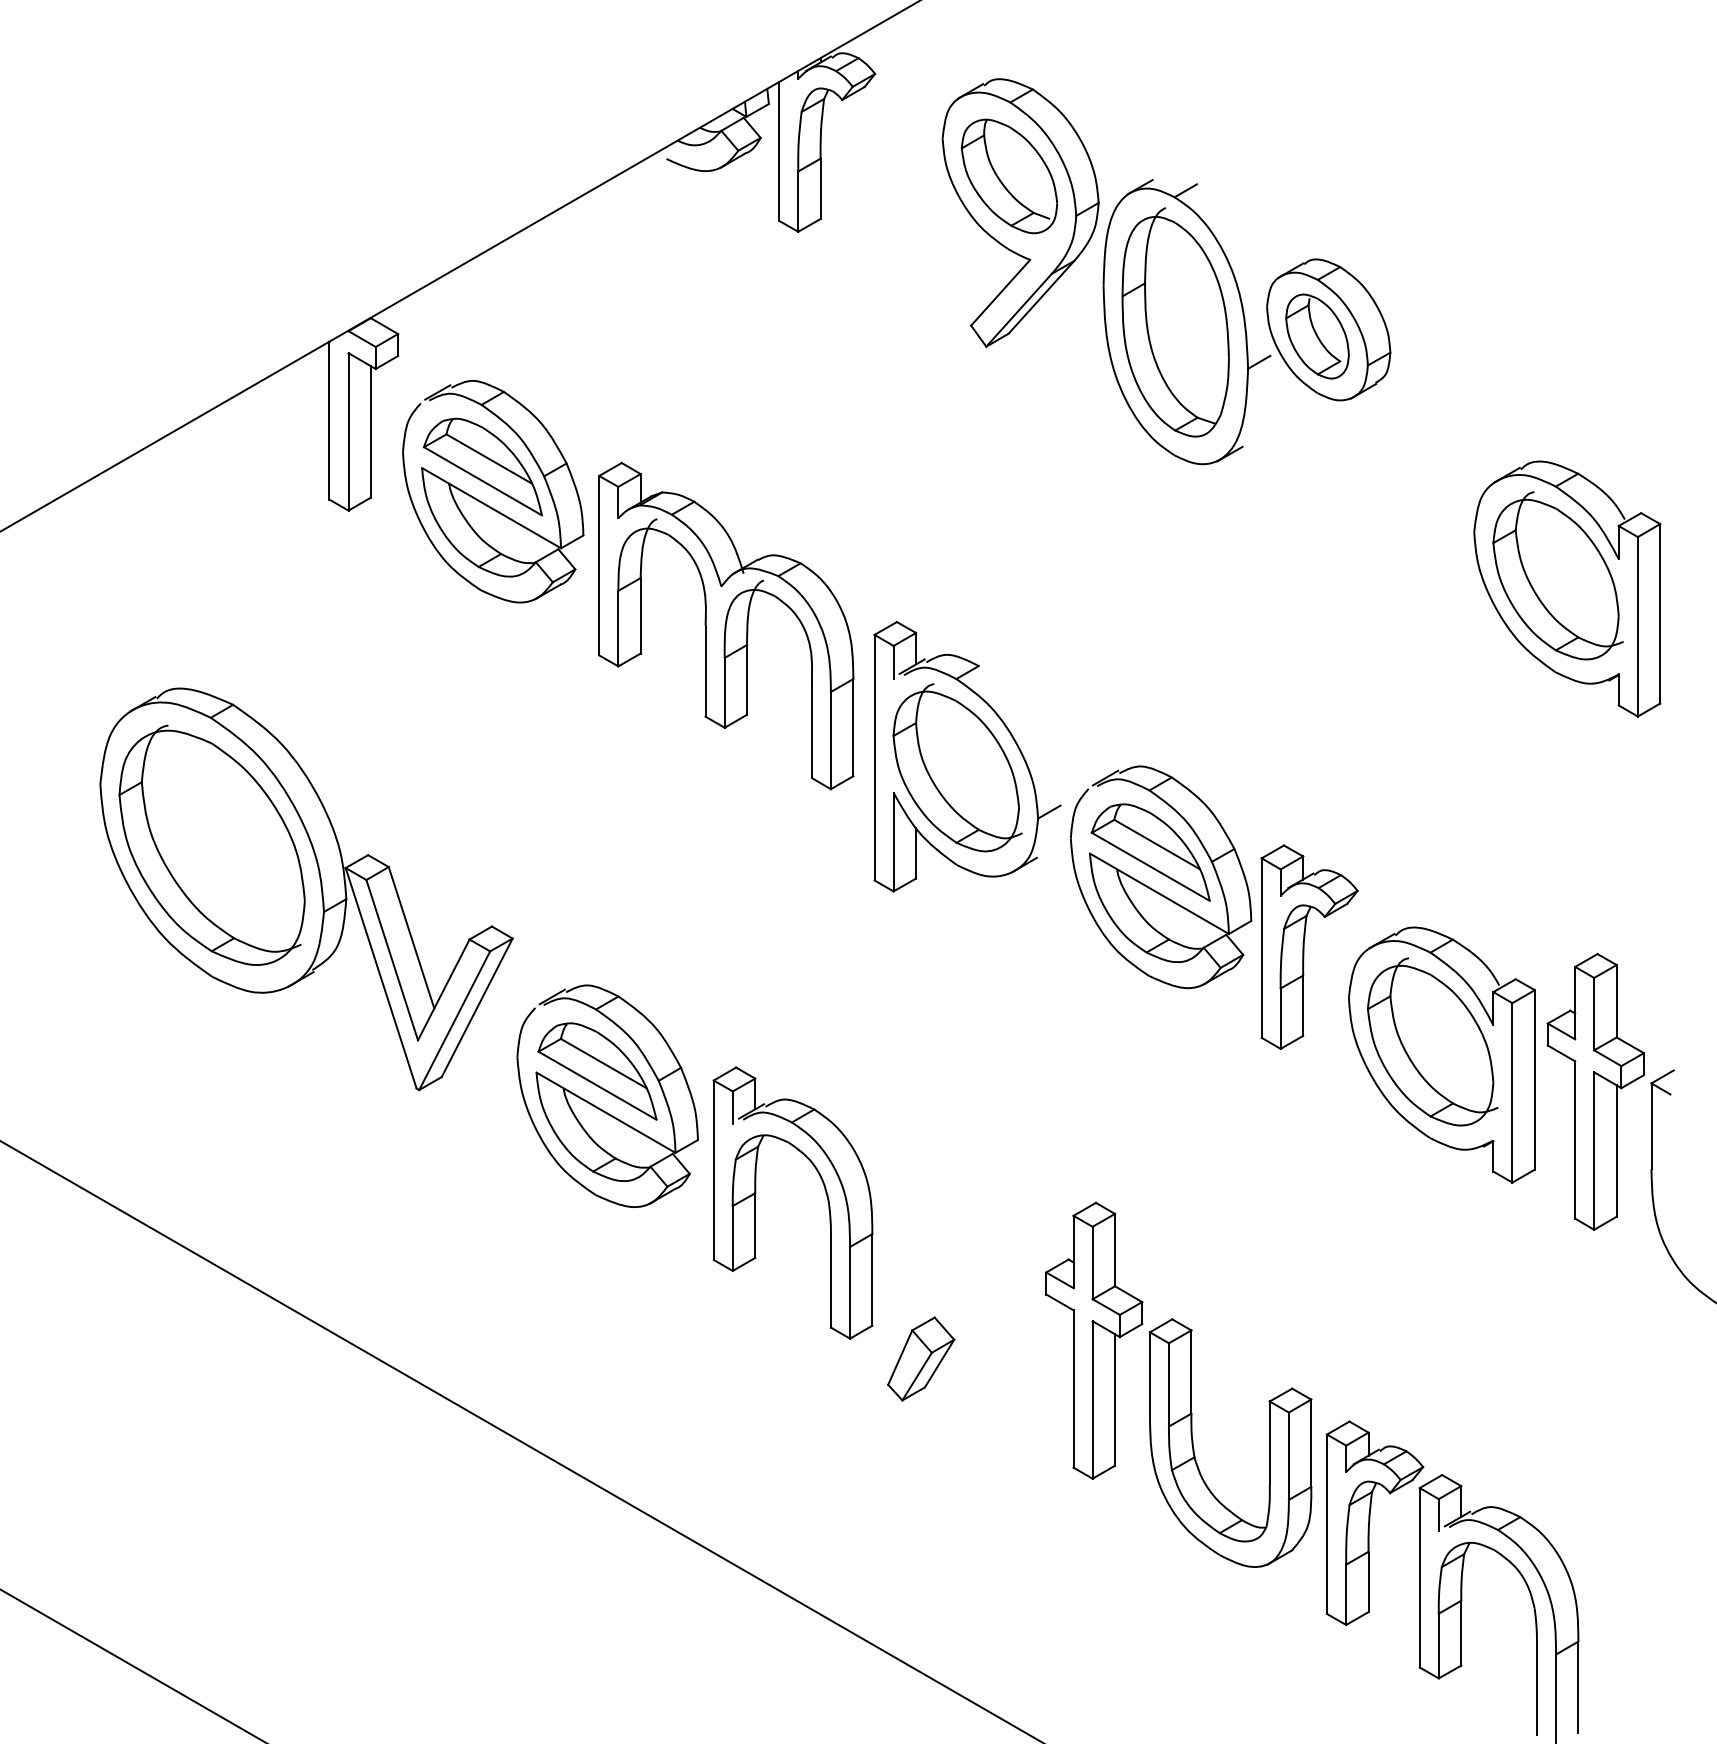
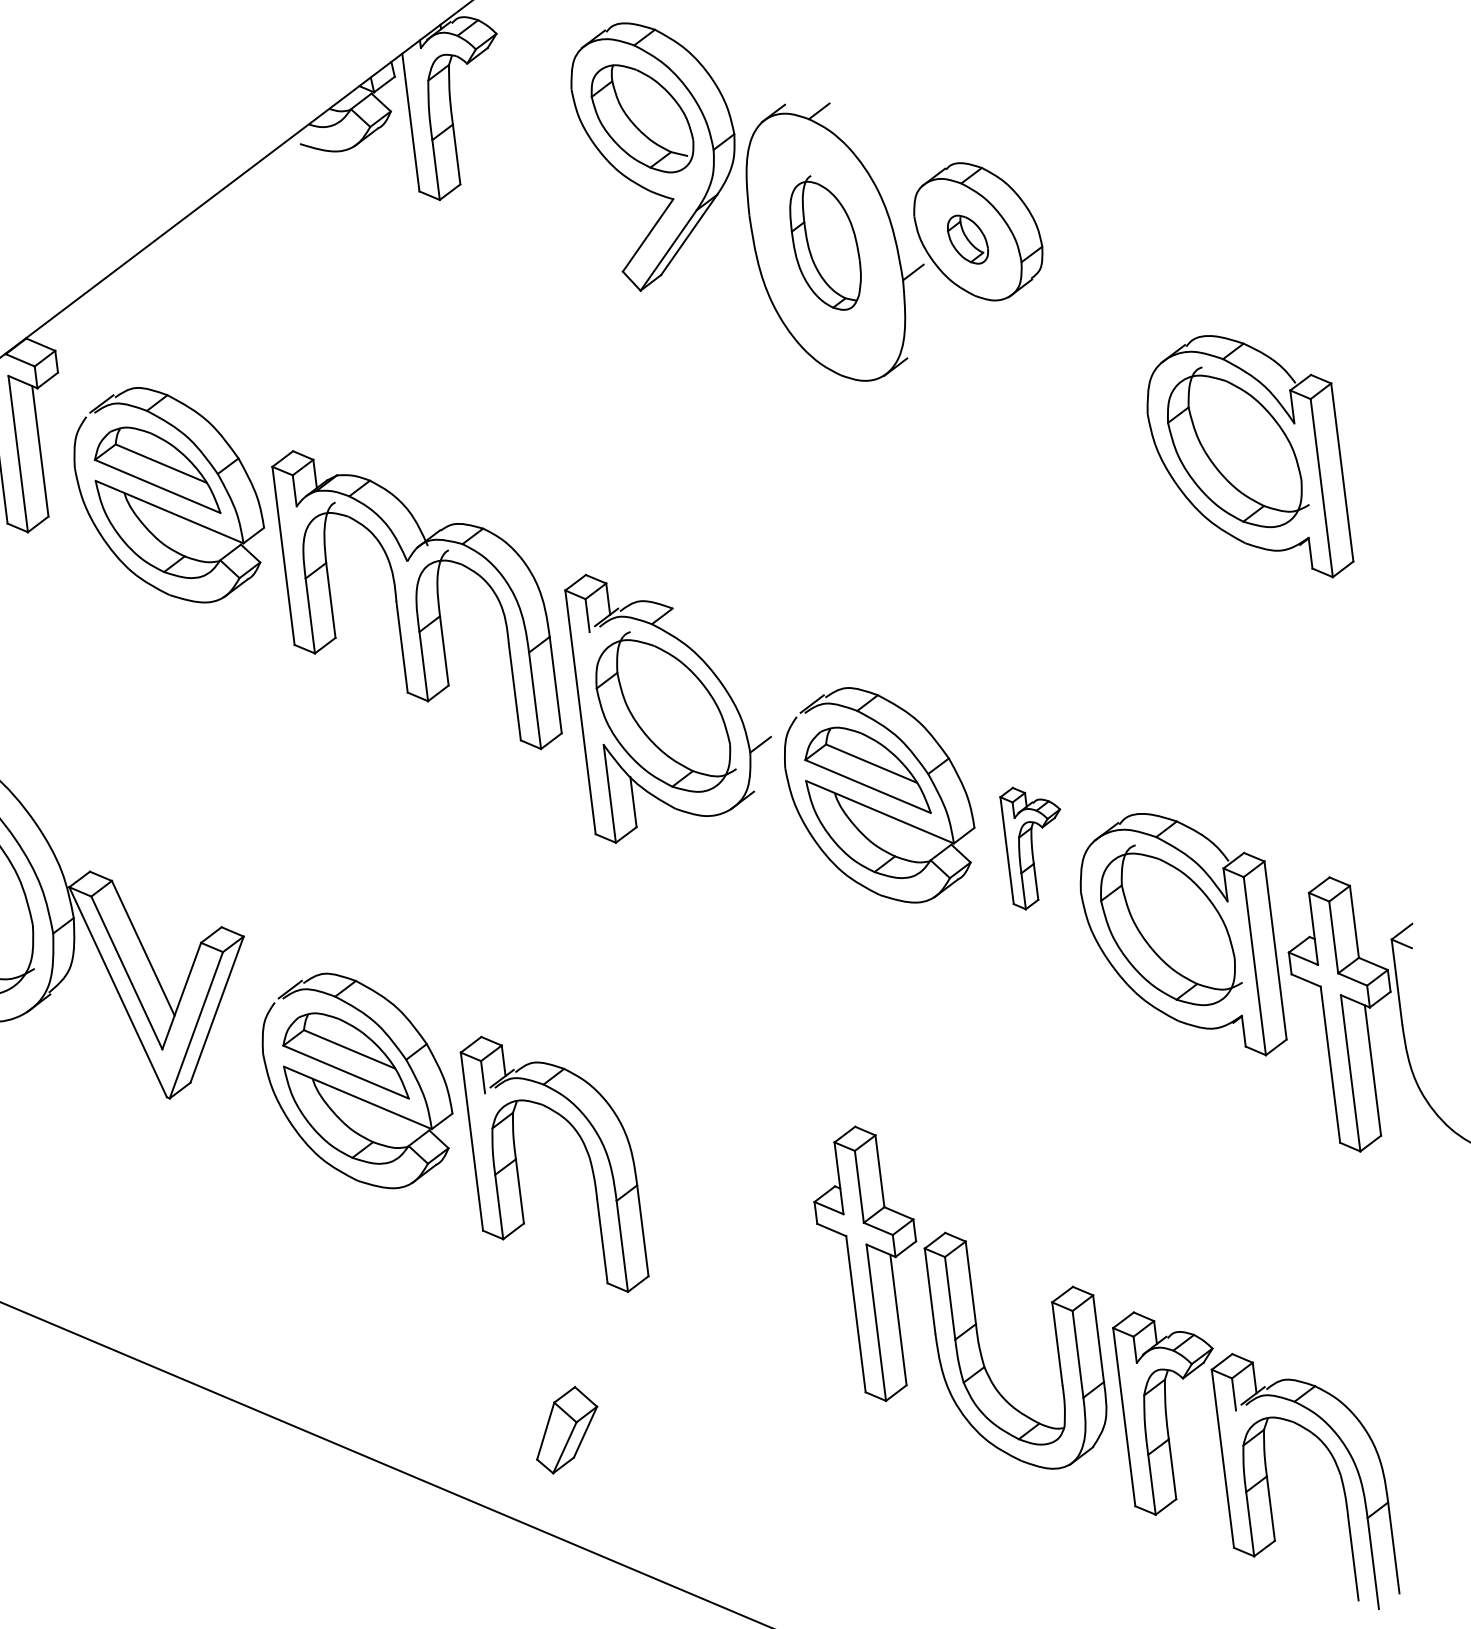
part: (1175, 322) -> (825, 243), size x0.6
part: (1317, 336) -> (967, 239), size x0.6
part: (1309, 946) -> (1035, 845), size x0.6
part: (1595, 1091) -> (1344, 1014), moved
part: (921, 1358) -> (566, 1429), moved

